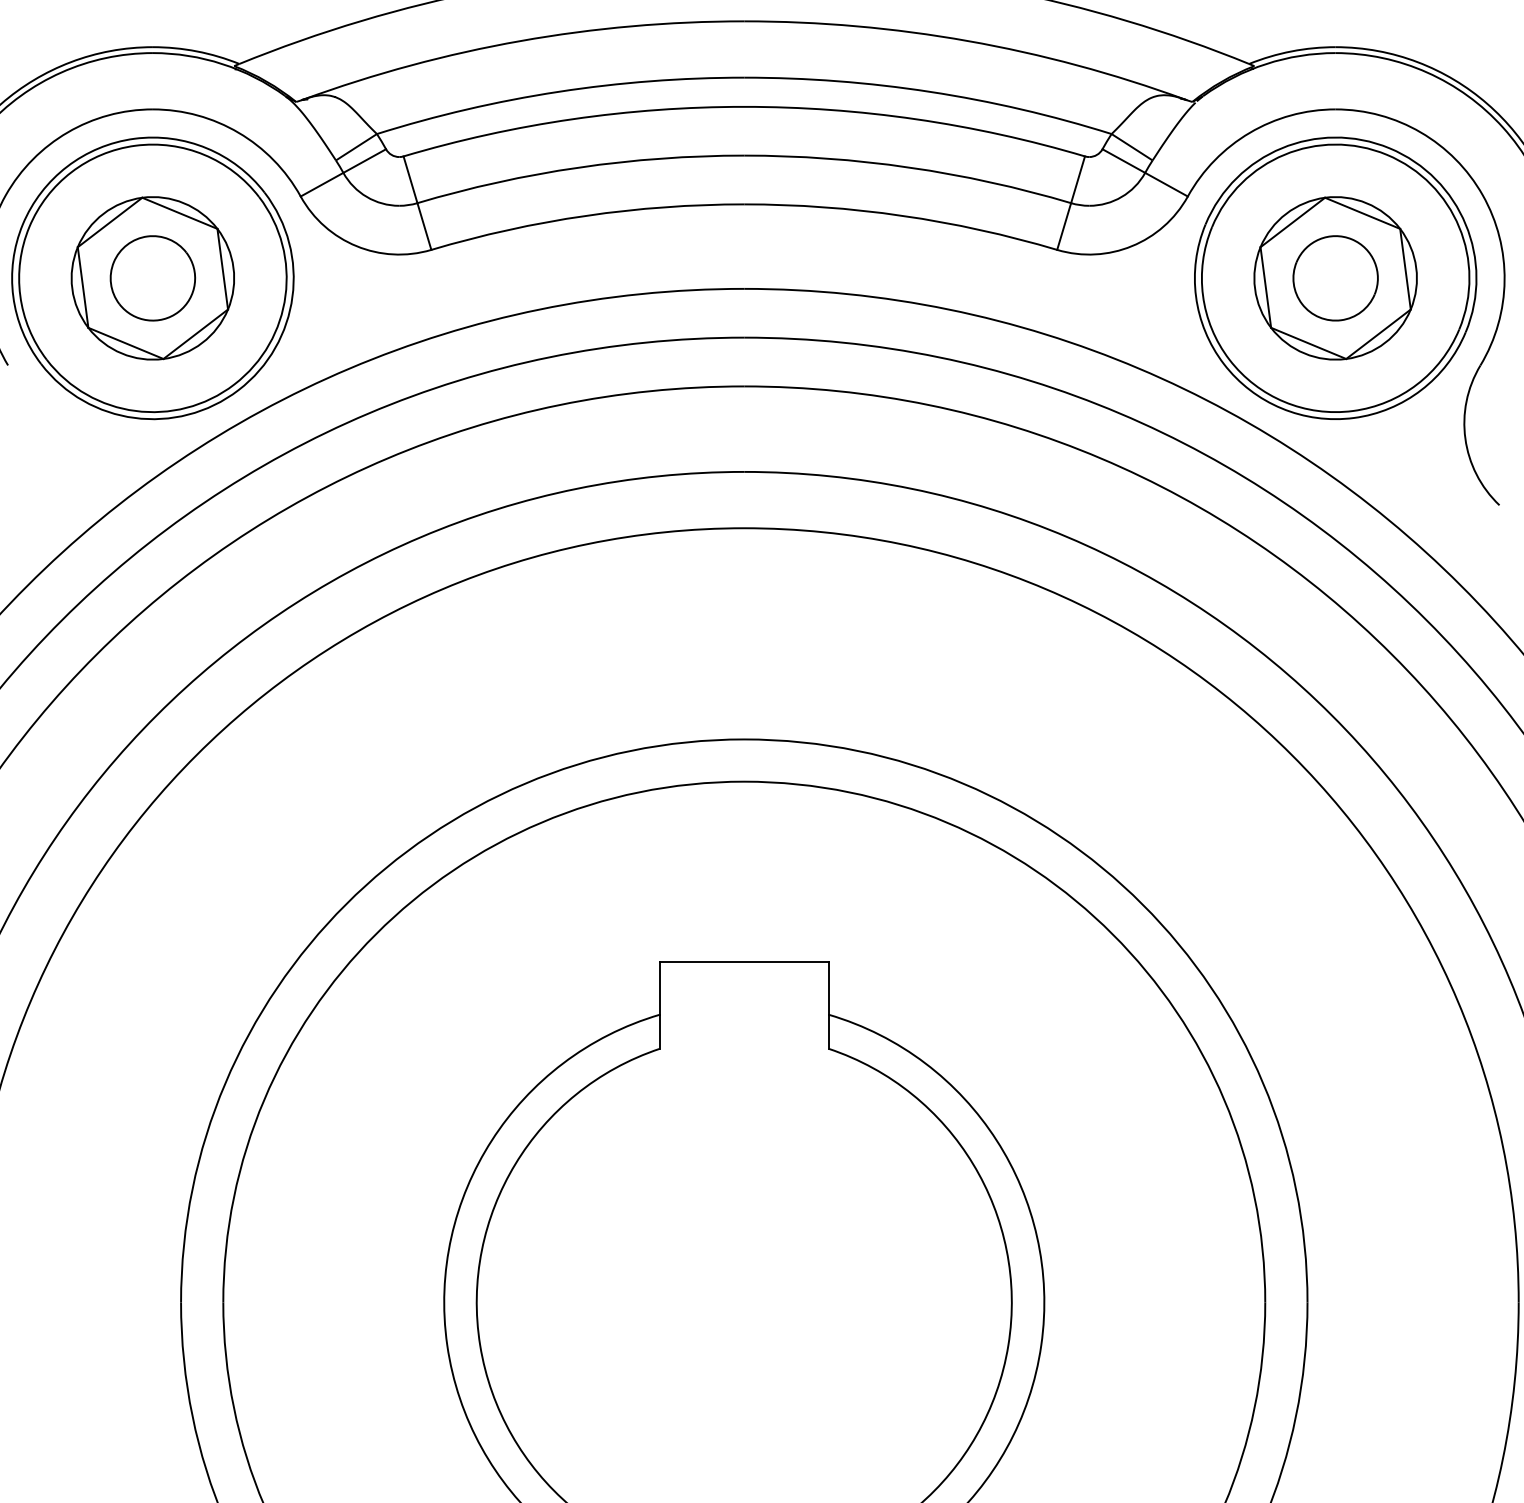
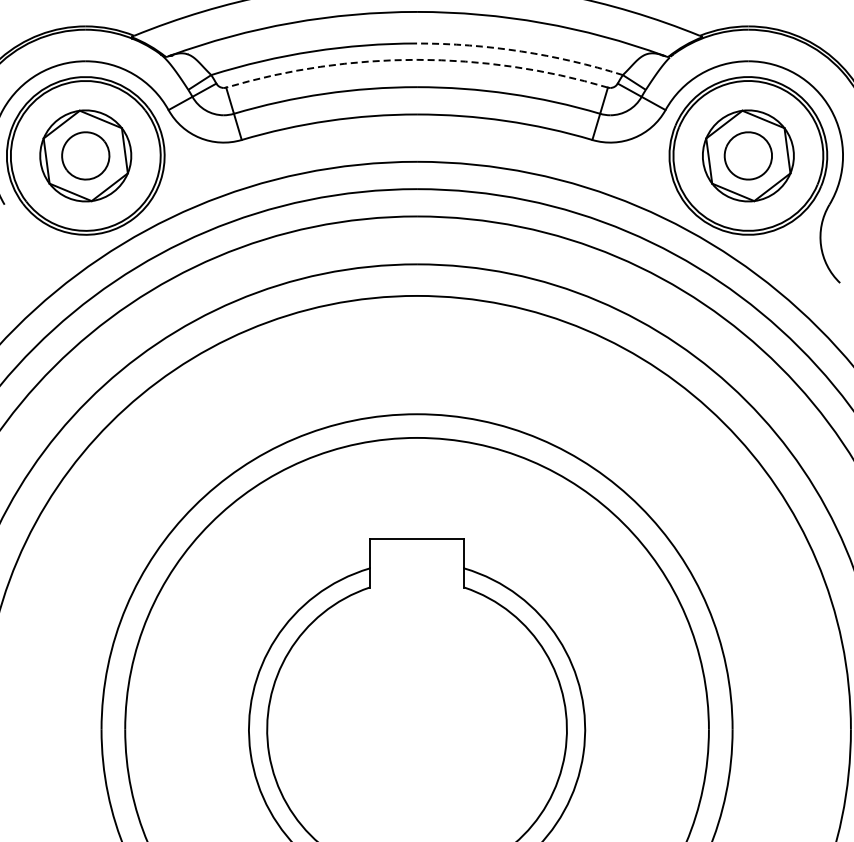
arc: (930, 91) -> (521, 51), solid -> dashed
arc: (745, 106) -> (417, 59), solid -> dashed

